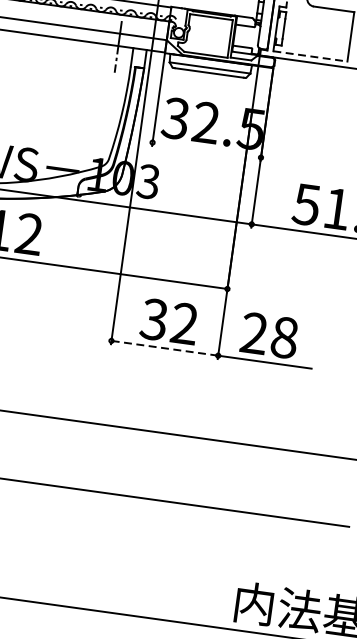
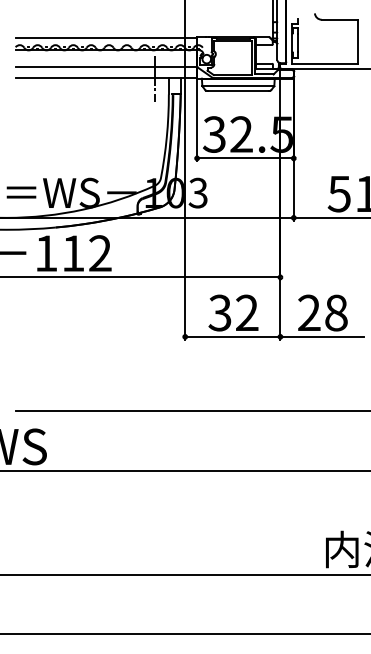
line: (311, 56) -> (325, 63), dashed -> solid
line: (206, 150) -> (245, 158), added
line: (164, 347) -> (232, 336), dashed -> solid

